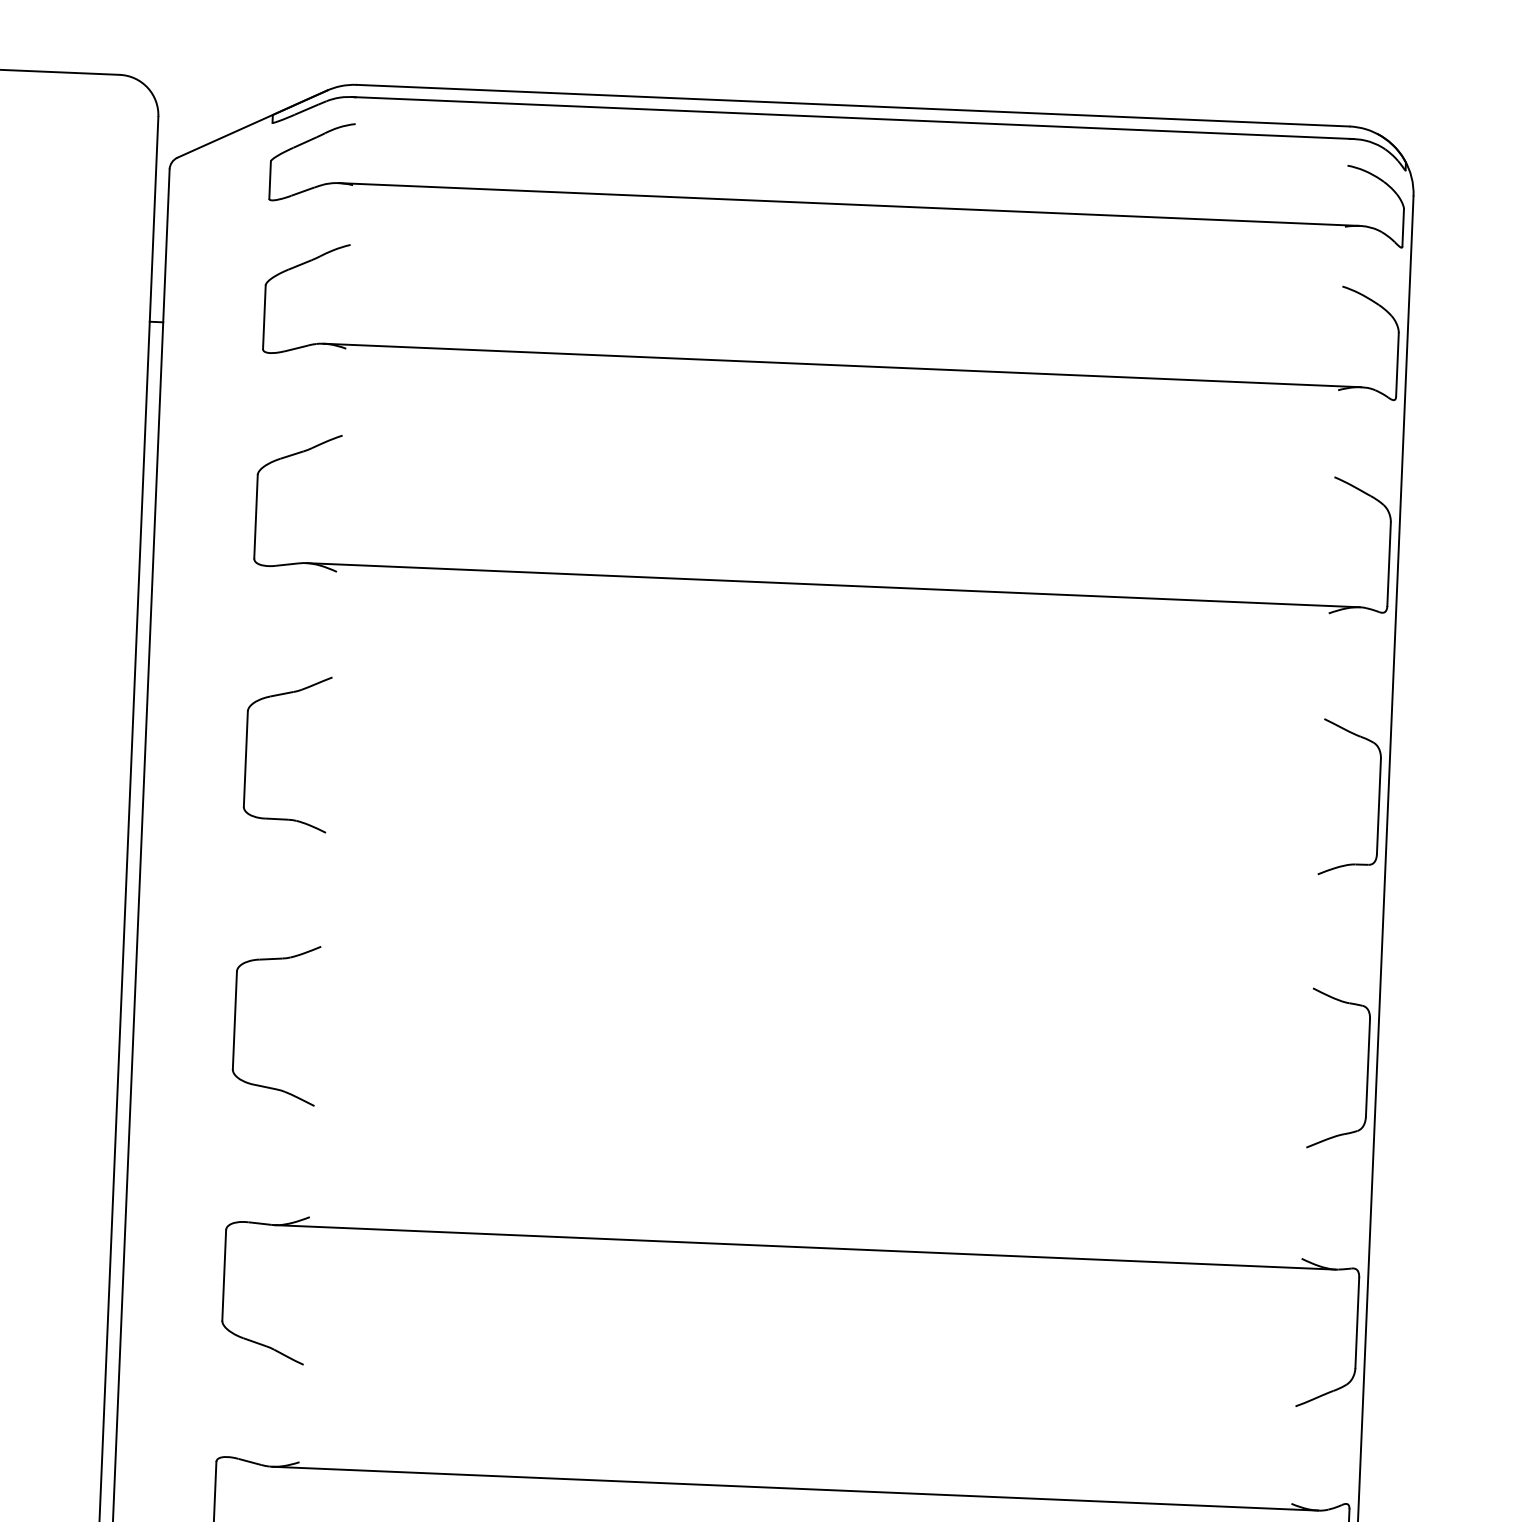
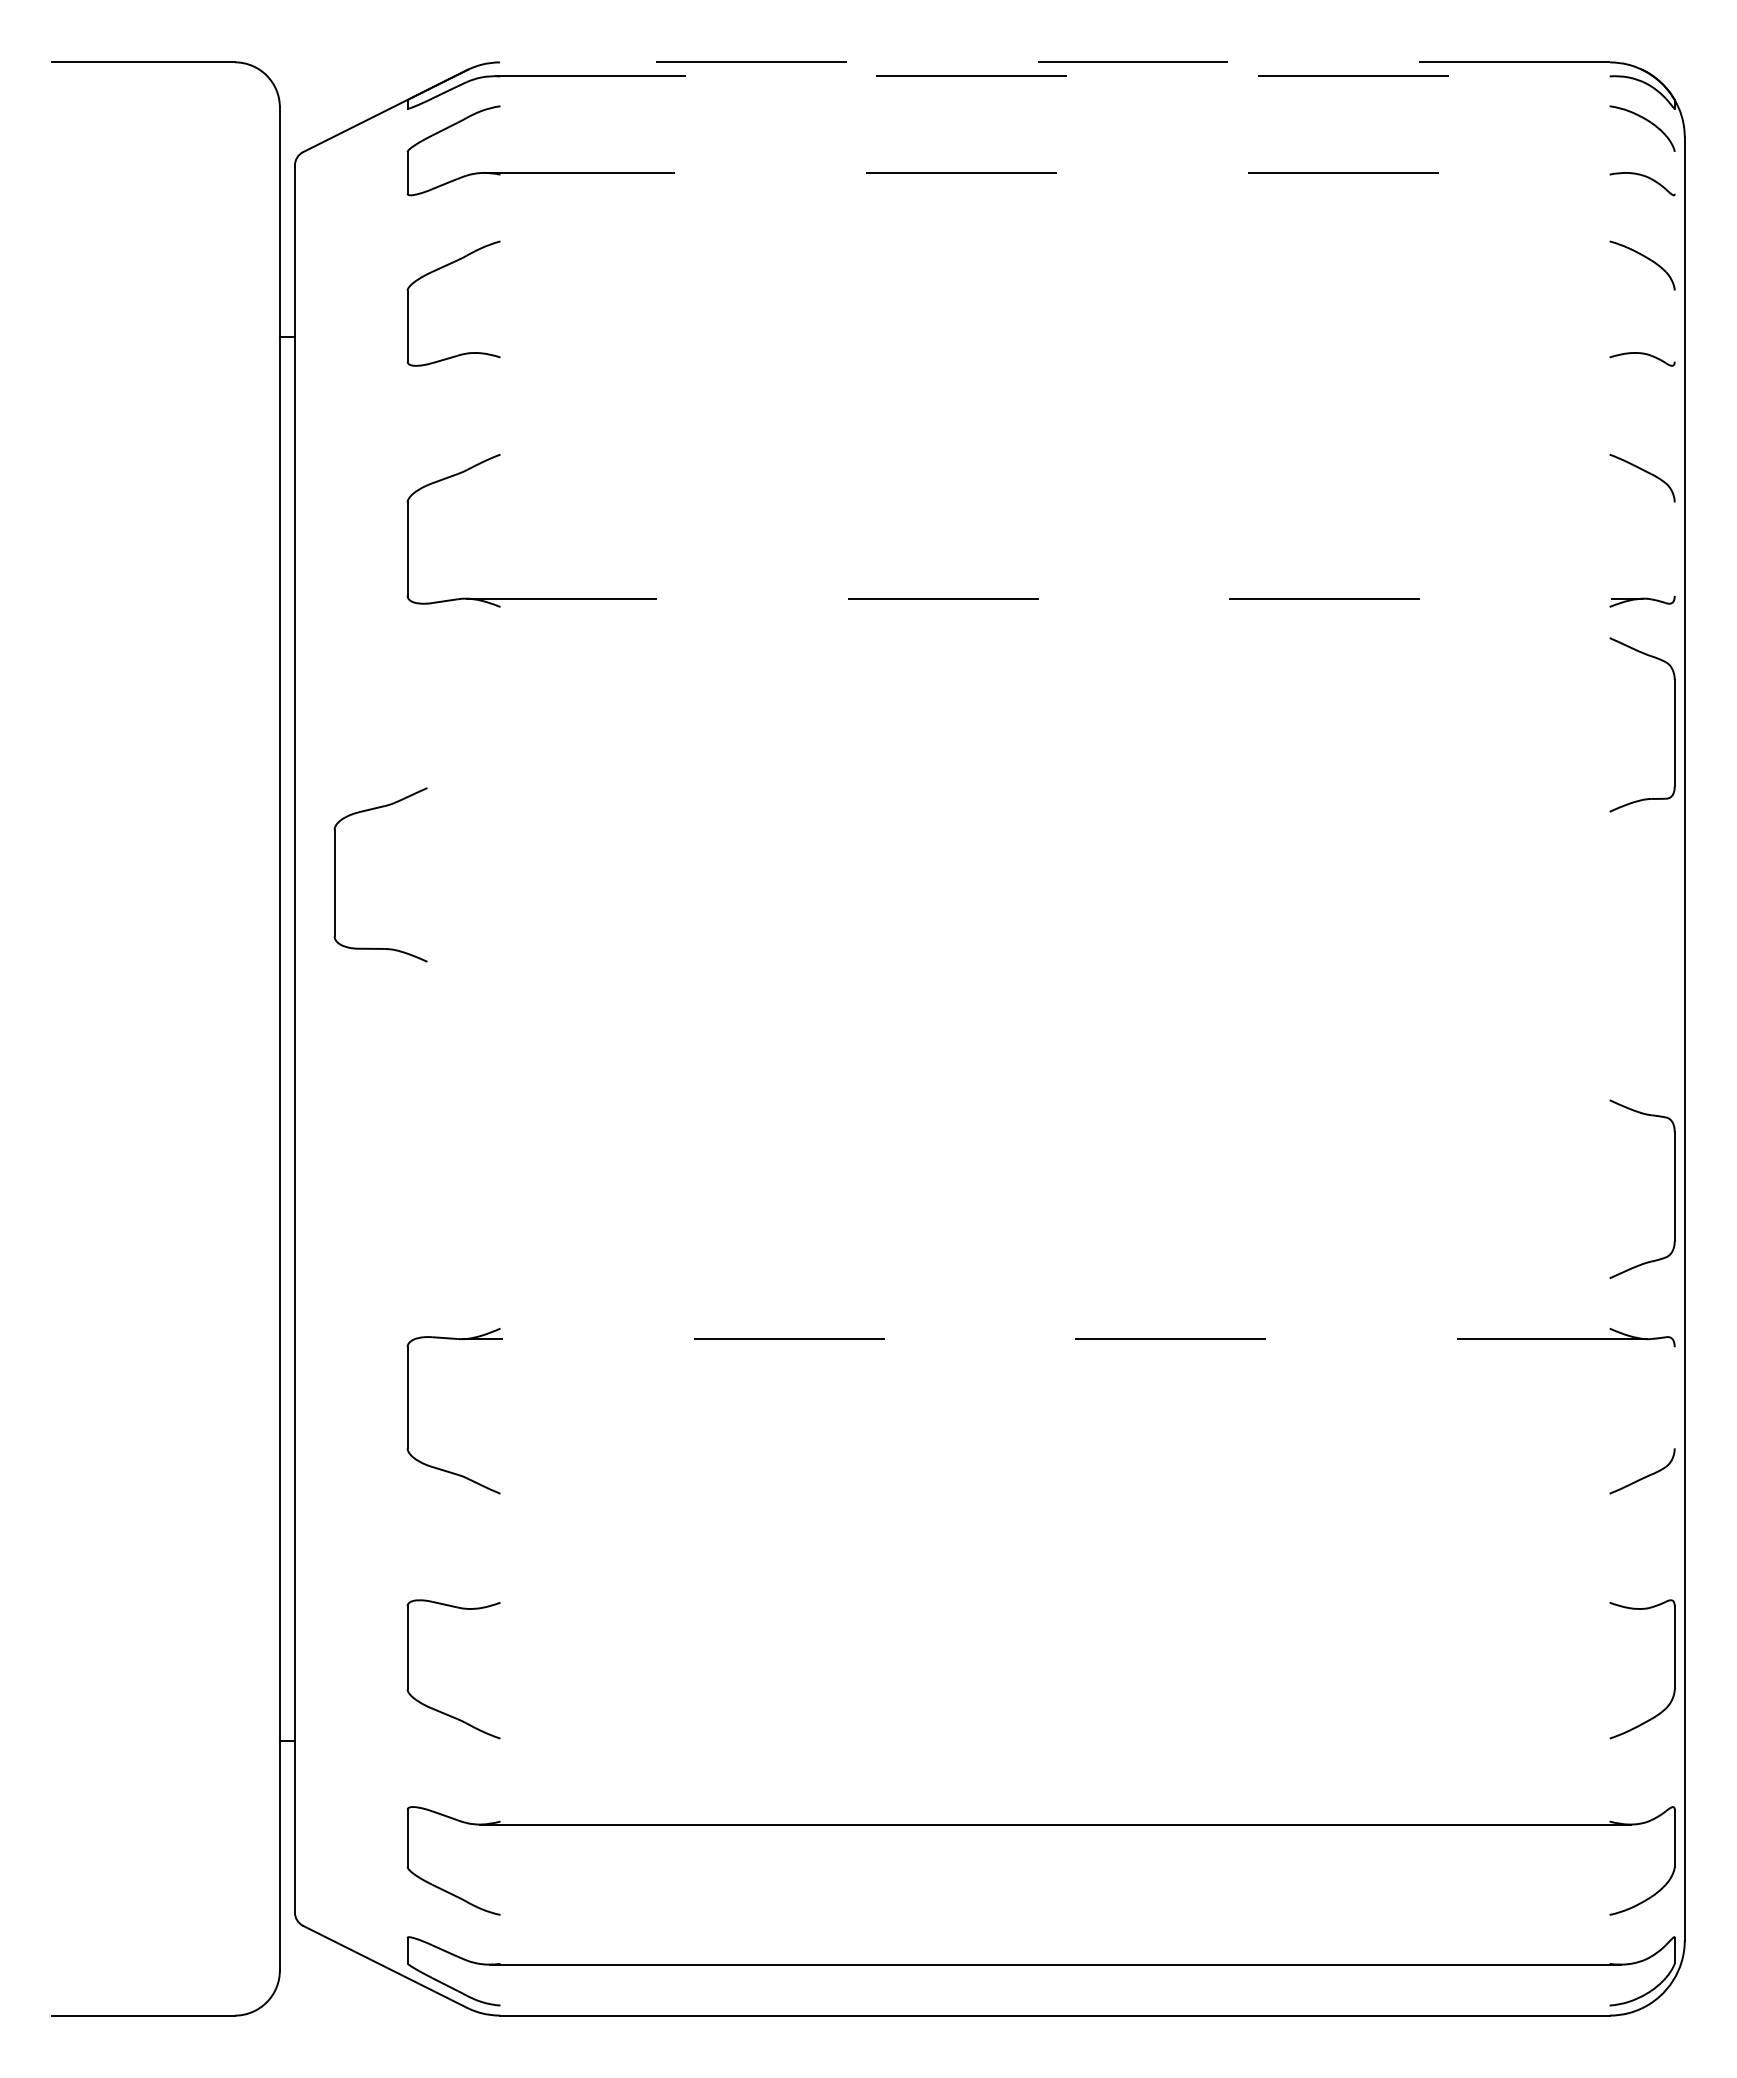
line: (852, 105) -> (1054, 62), solid -> dashed
line: (853, 118) -> (1055, 76), solid -> dashed
line: (849, 204) -> (1055, 172), solid -> dashed
line: (1403, 227) -> (1674, 172), removed
line: (1397, 364) -> (1674, 325), removed
line: (841, 365) -> (1054, 352), removed
line: (1388, 563) -> (1674, 548), removed
line: (833, 585) -> (1055, 598), solid -> dashed
part: (246, 751) -> (335, 874), moved
part: (1379, 798) -> (1674, 724), moved
part: (235, 1022) -> (408, 1114), removed
part: (1367, 1069) -> (1674, 1188), moved
line: (804, 1247) -> (1054, 1339), solid -> dashed
line: (1357, 1322) -> (1674, 1397), removed
line: (794, 1489) -> (1054, 1609), removed

